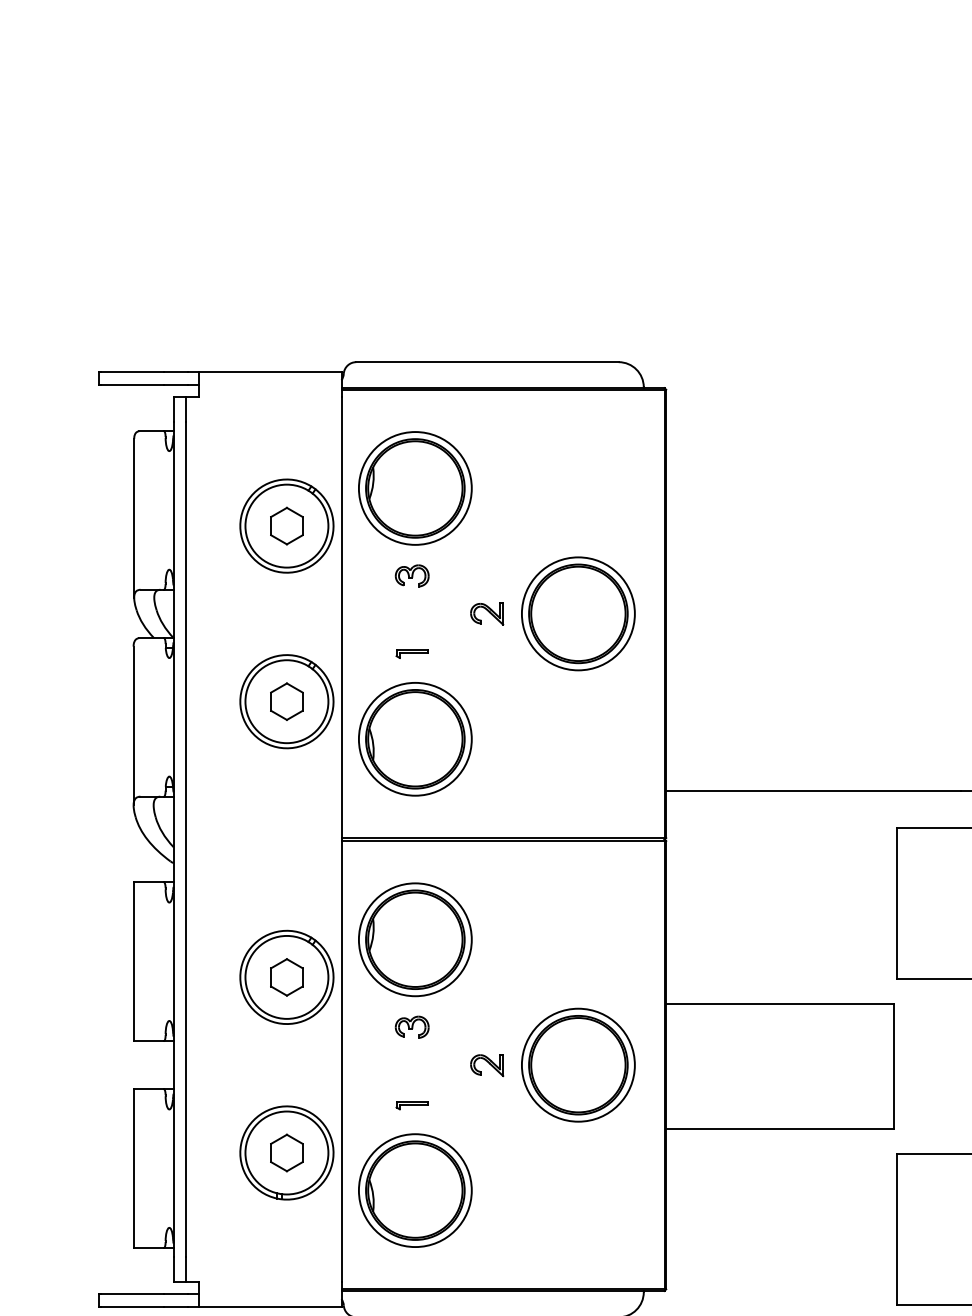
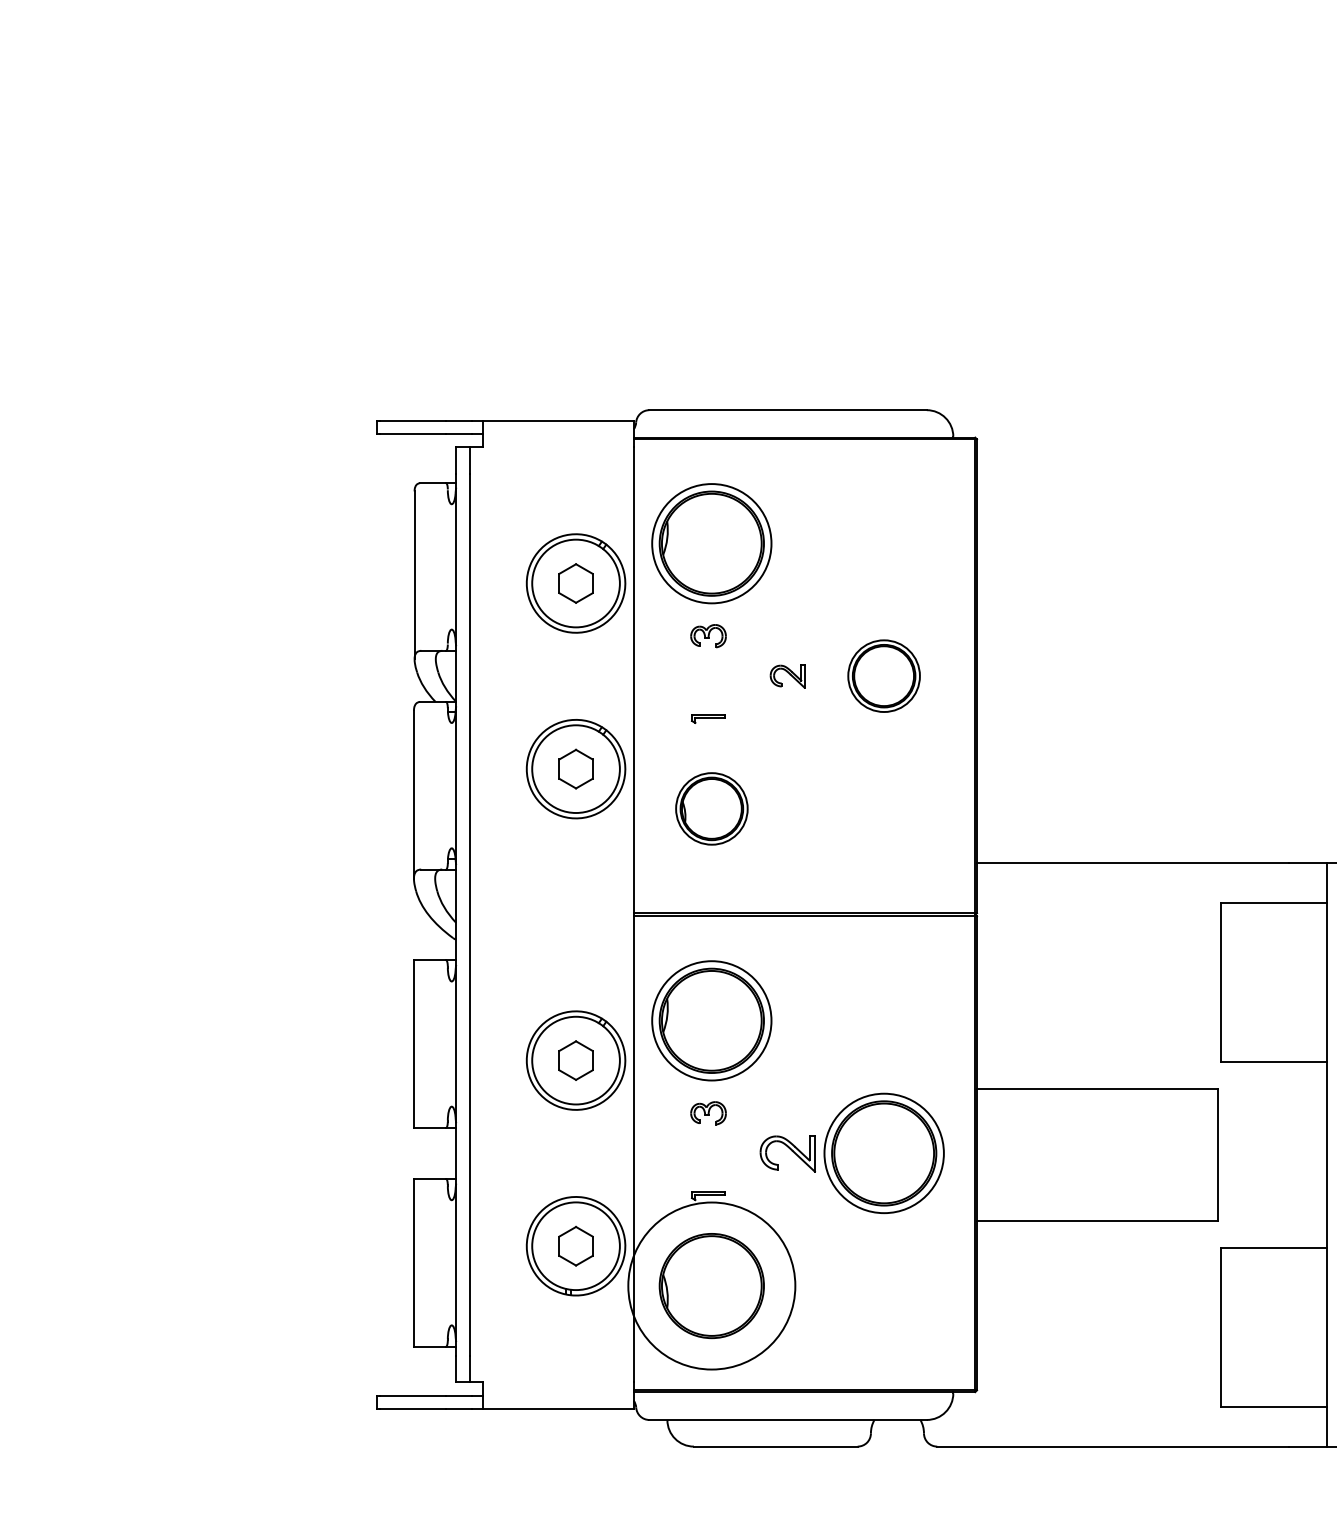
part: (577, 613) -> (883, 675), size x0.6
part: (415, 738) -> (711, 808), size x0.6
part: (486, 1065) -> (787, 1153), size x1.6
circle: (415, 1190) -> (711, 1285), size x1.4

